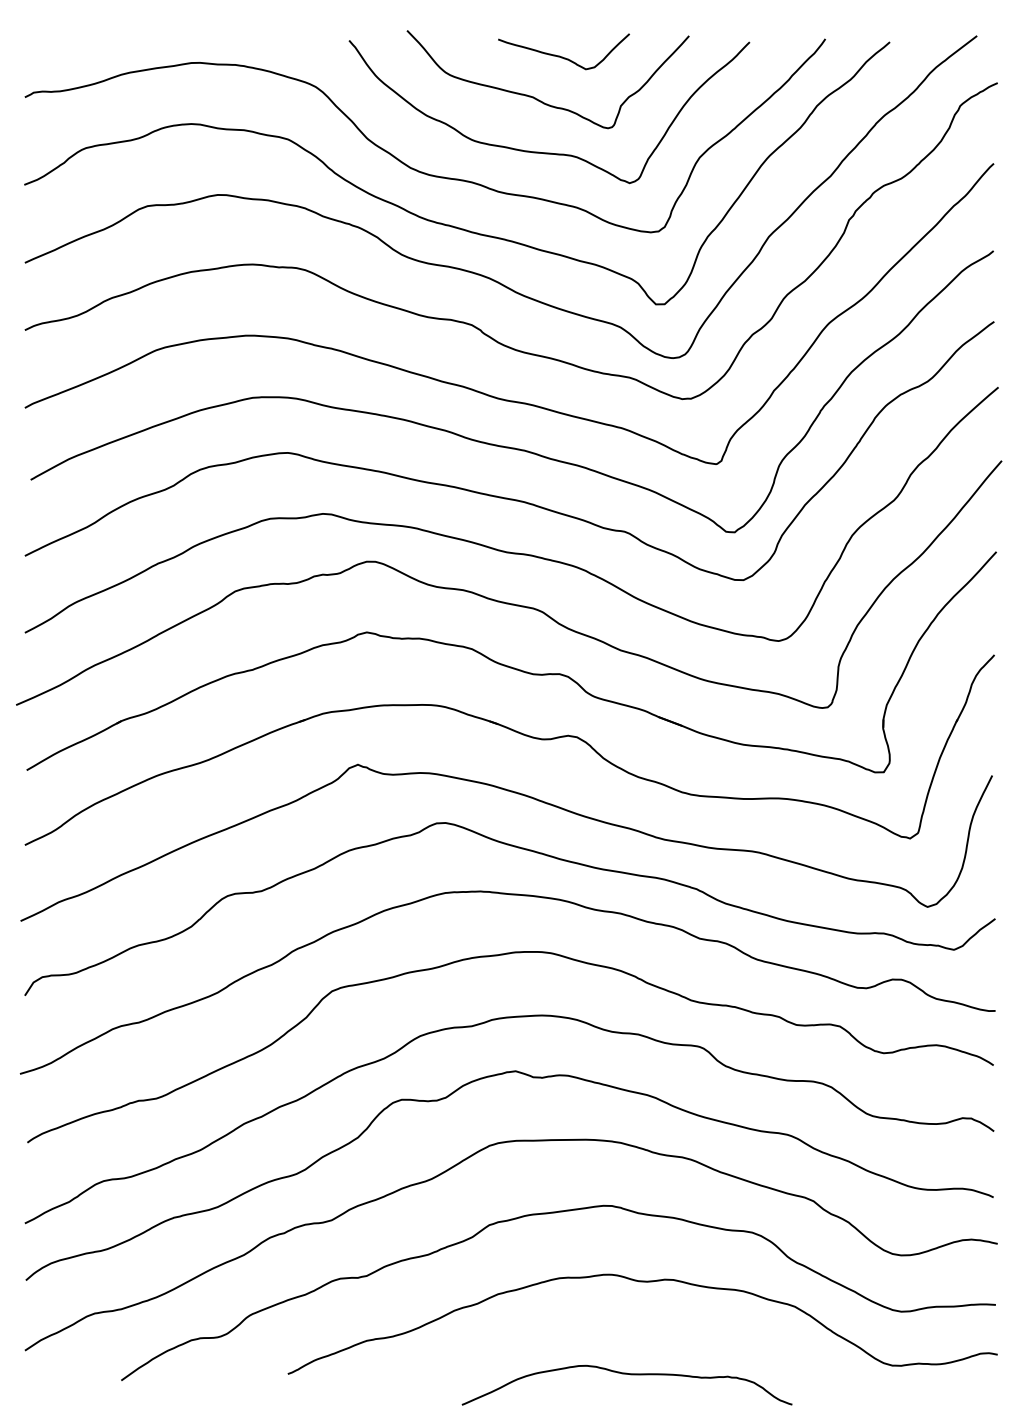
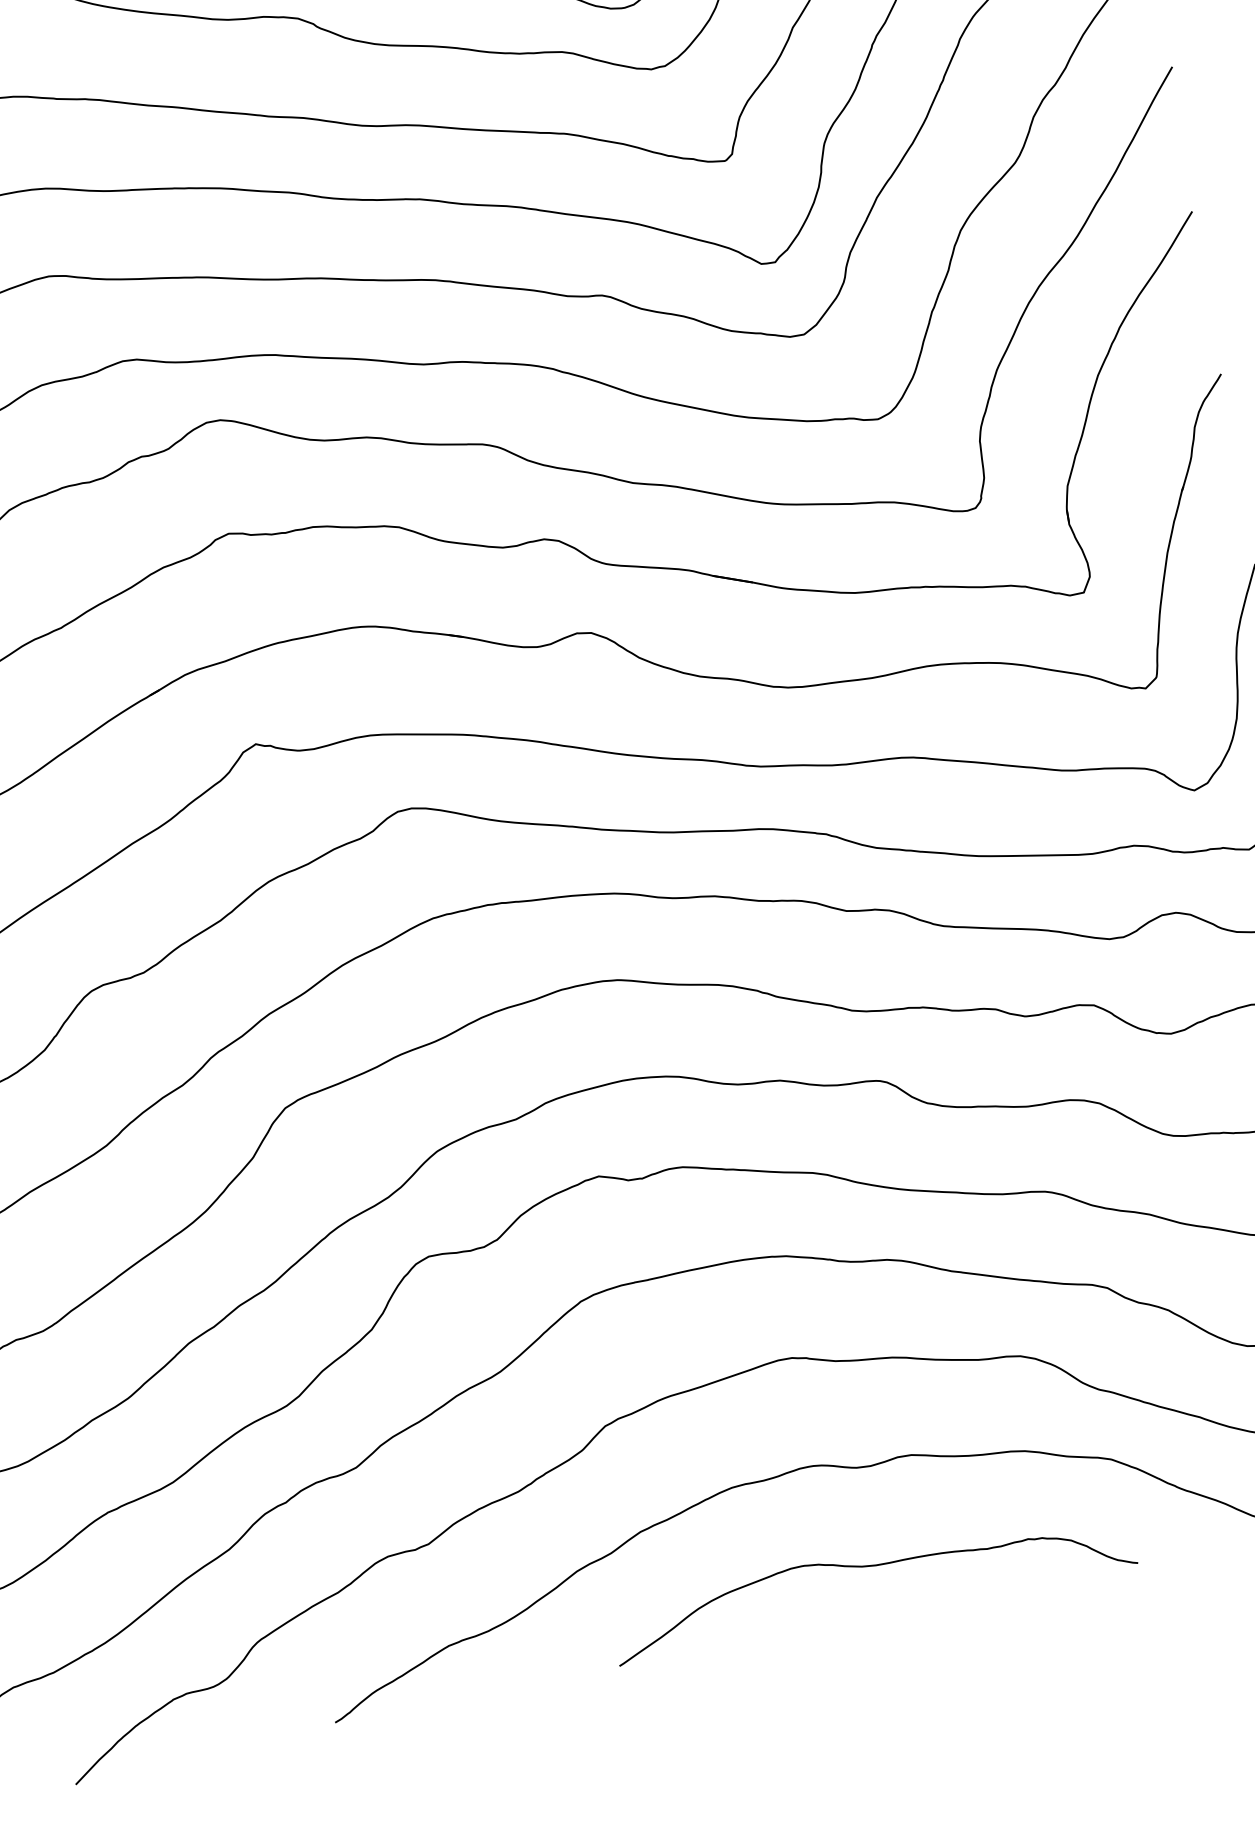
curve: (630, 1375) -> (874, 1567), moved

